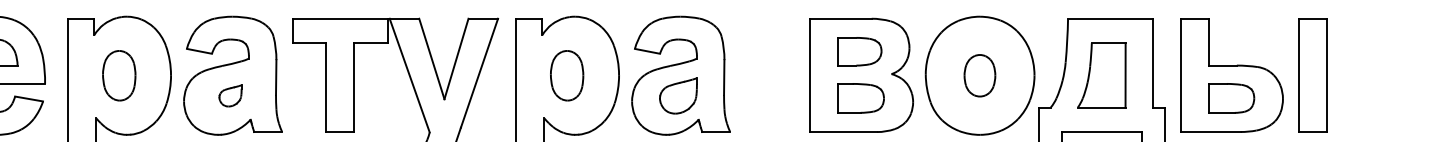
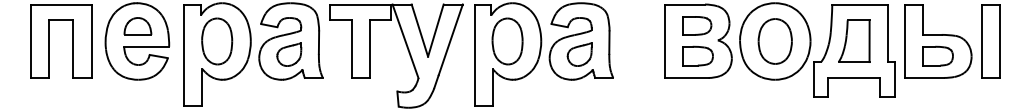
part: (119, 75) -> (217, 41), size x1.43
part: (567, 75) -> (507, 41), size x1.43
part: (978, 75) -> (774, 41), size x1.67
part: (230, 95) -> (289, 54), size x1.67

